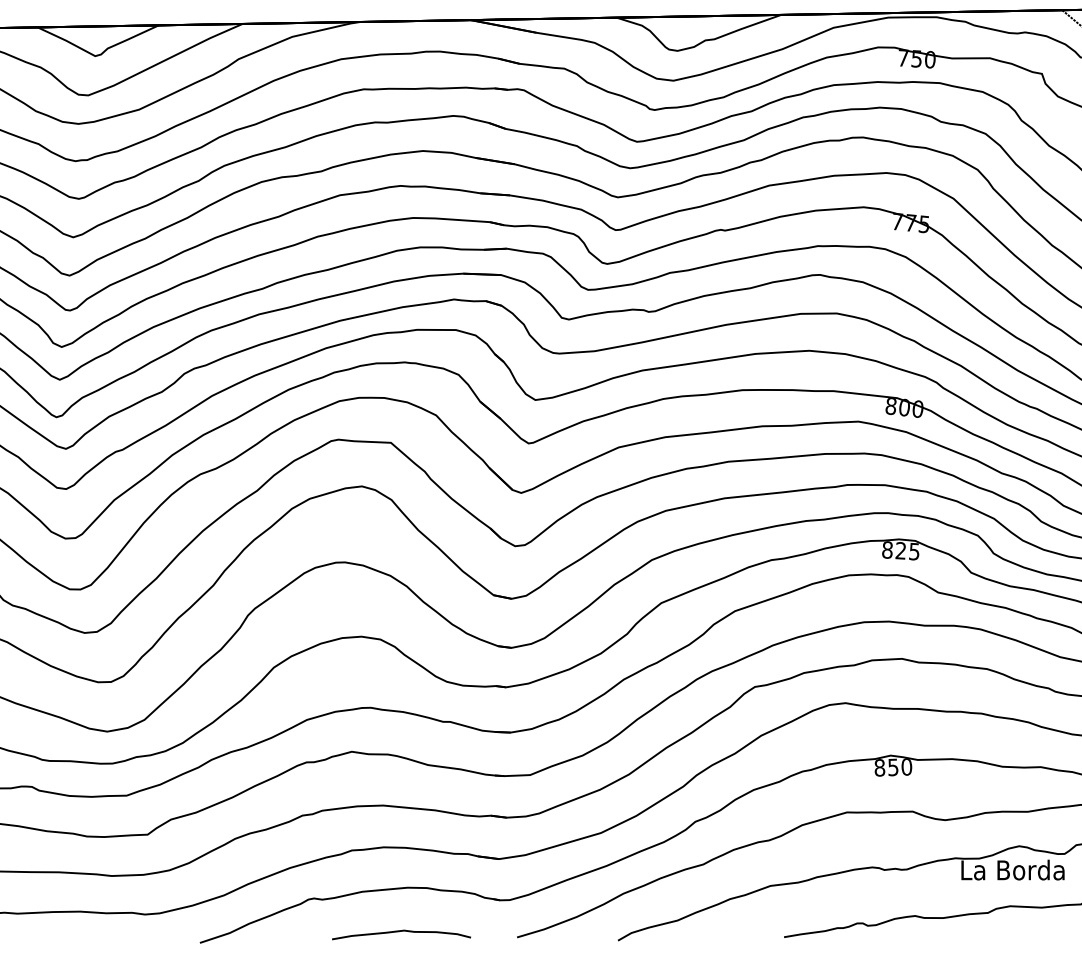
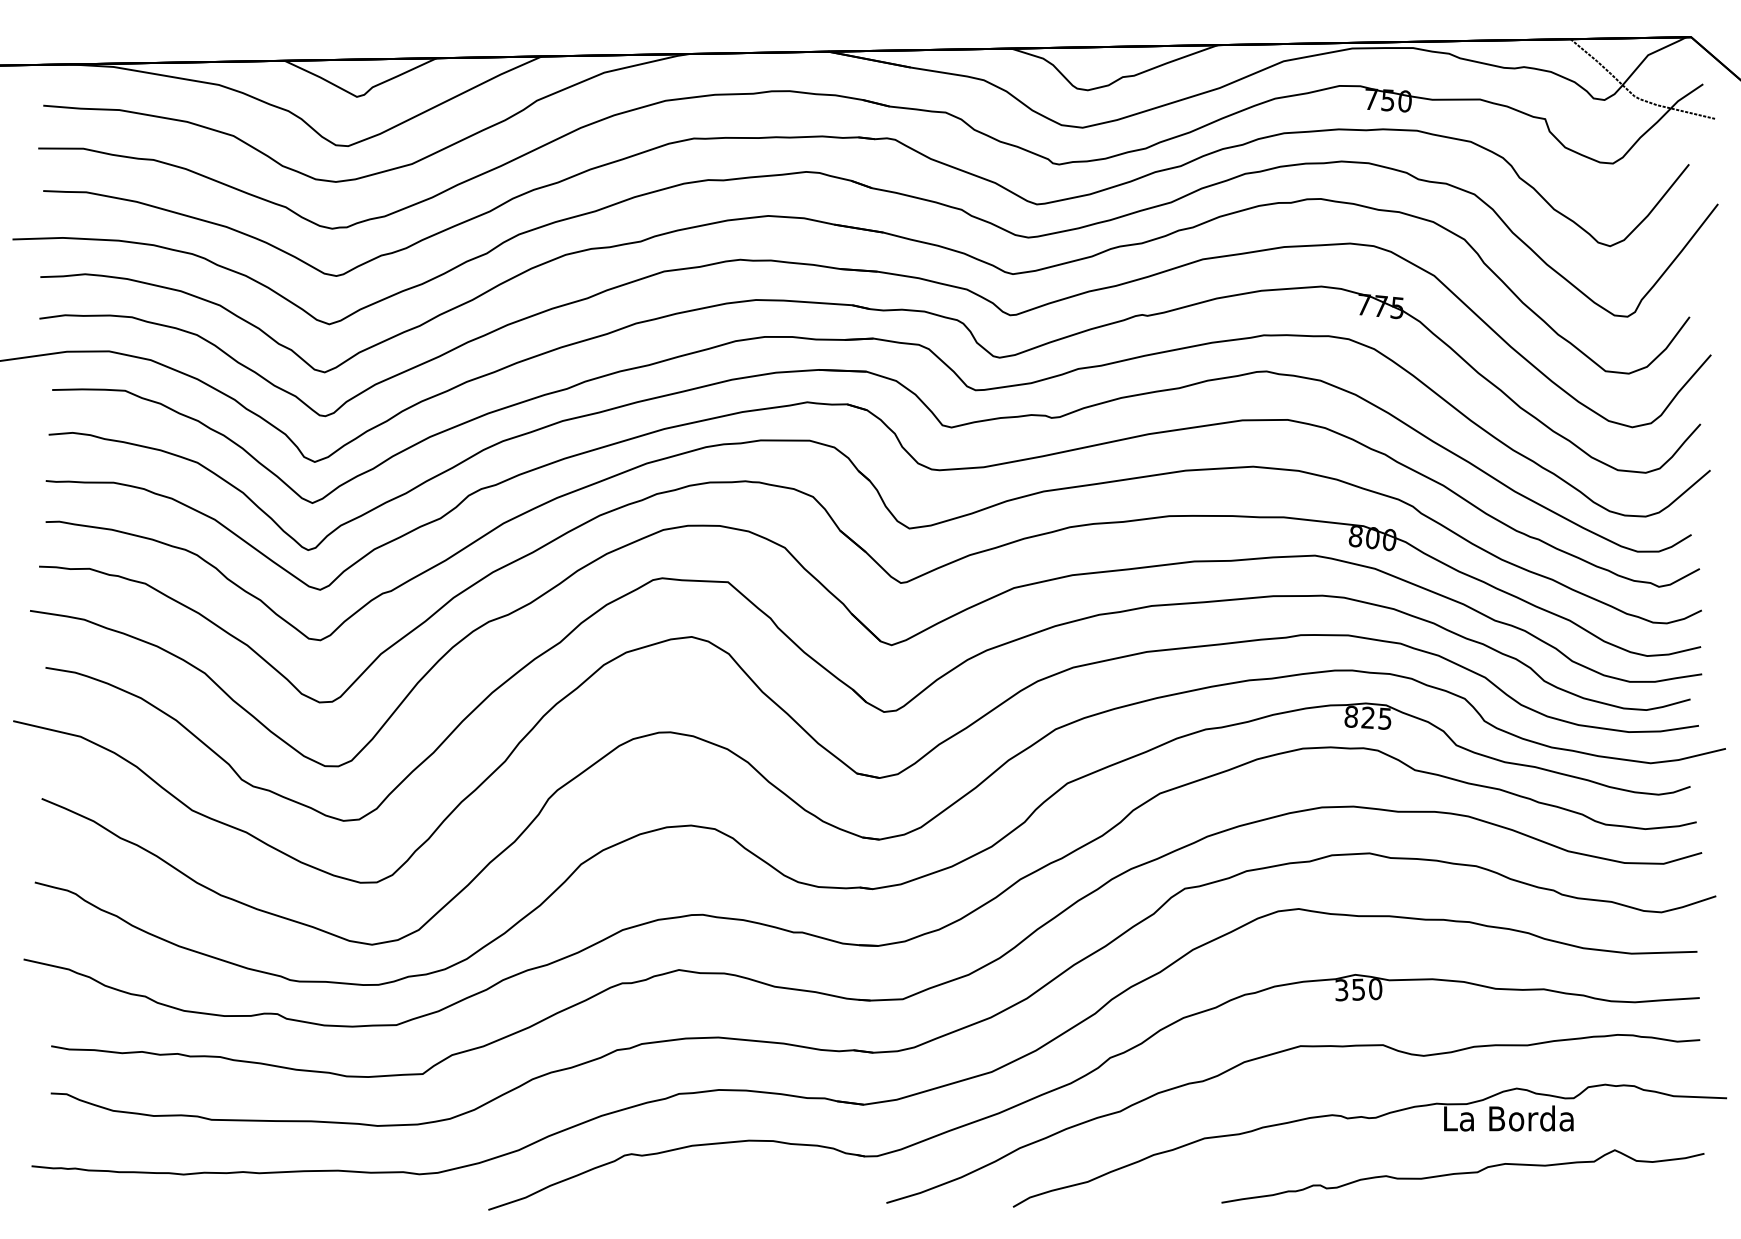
text: (879, 768) -> (1341, 990), 850 -> 350
curve: (401, 931) -> (741, 1195), removed

